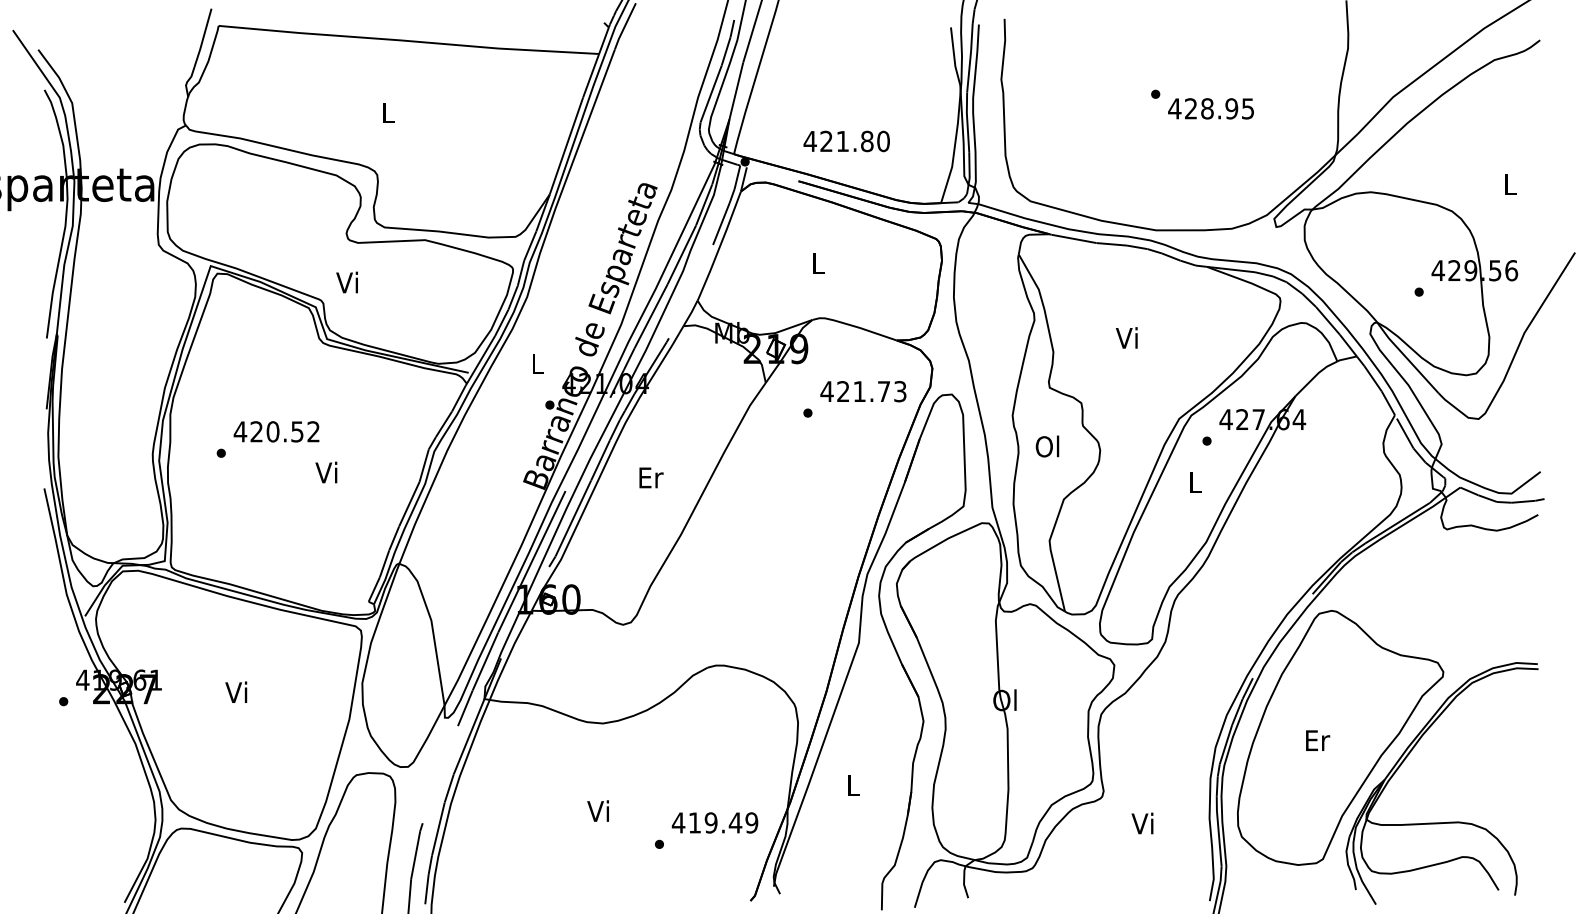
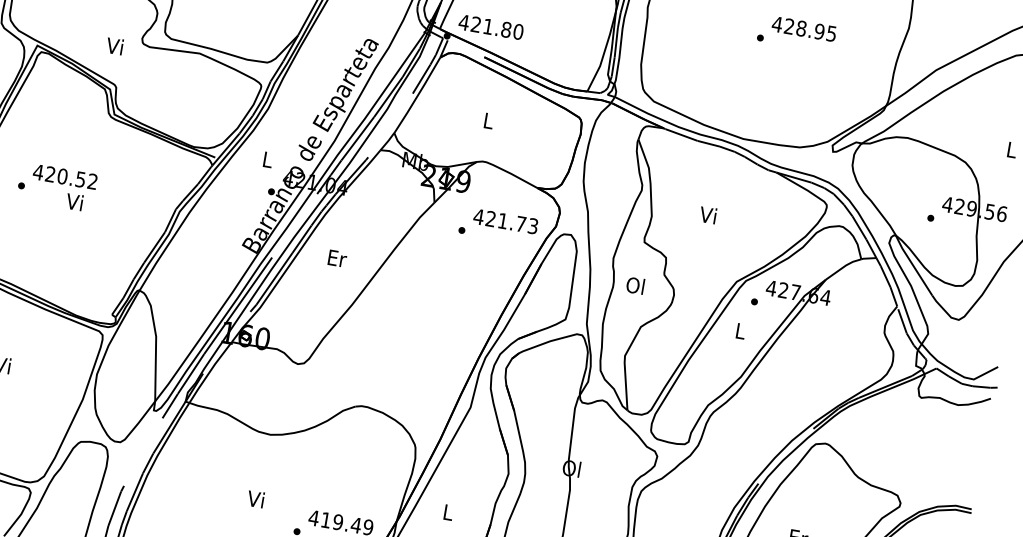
text: (1210, 108) -> (803, 28), moved
text: (846, 141) -> (490, 27), moved
text: (346, 282) -> (114, 46), moved
text: (326, 472) -> (74, 202), moved

